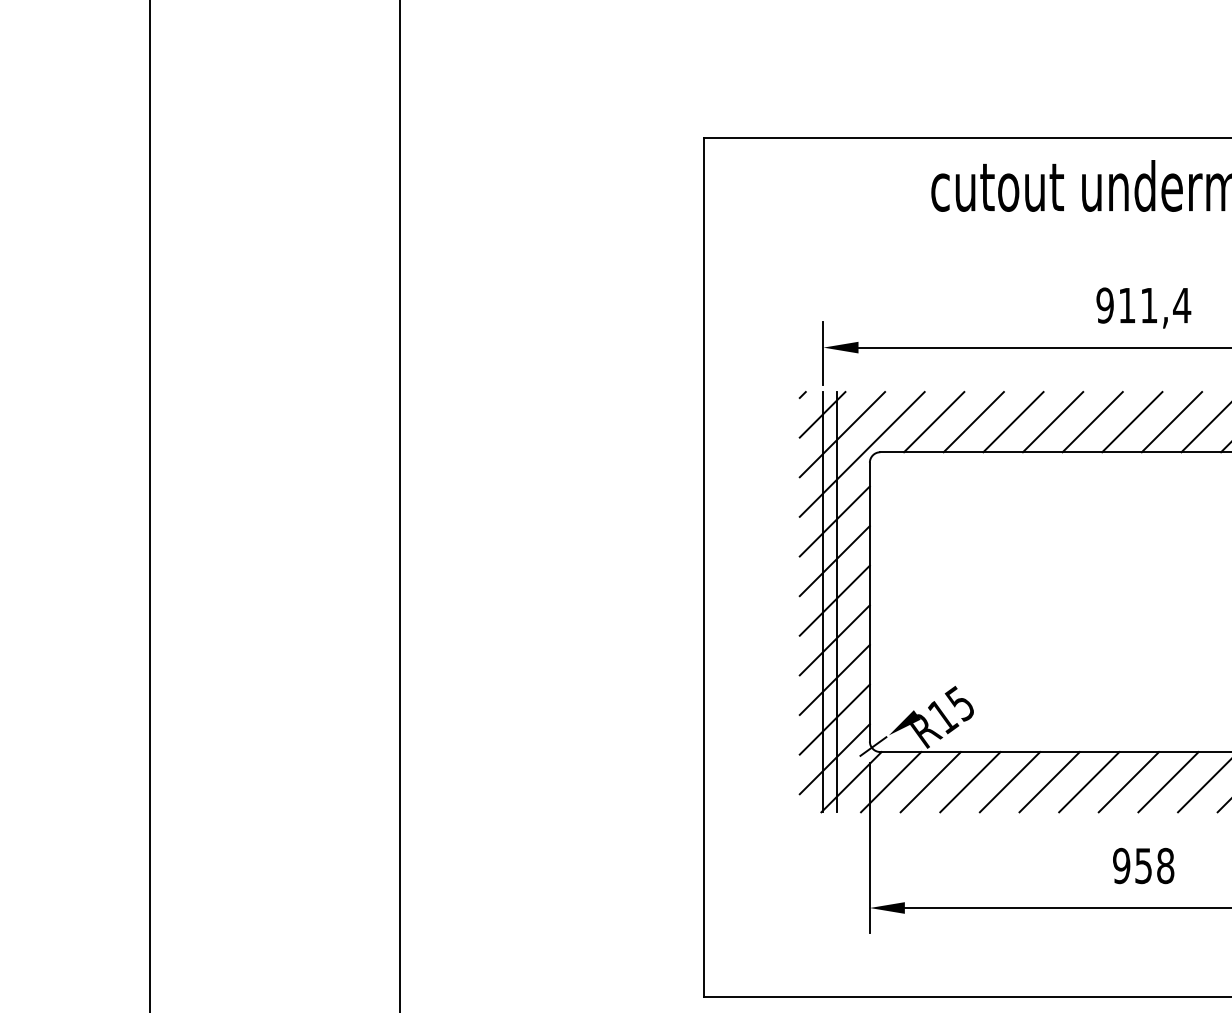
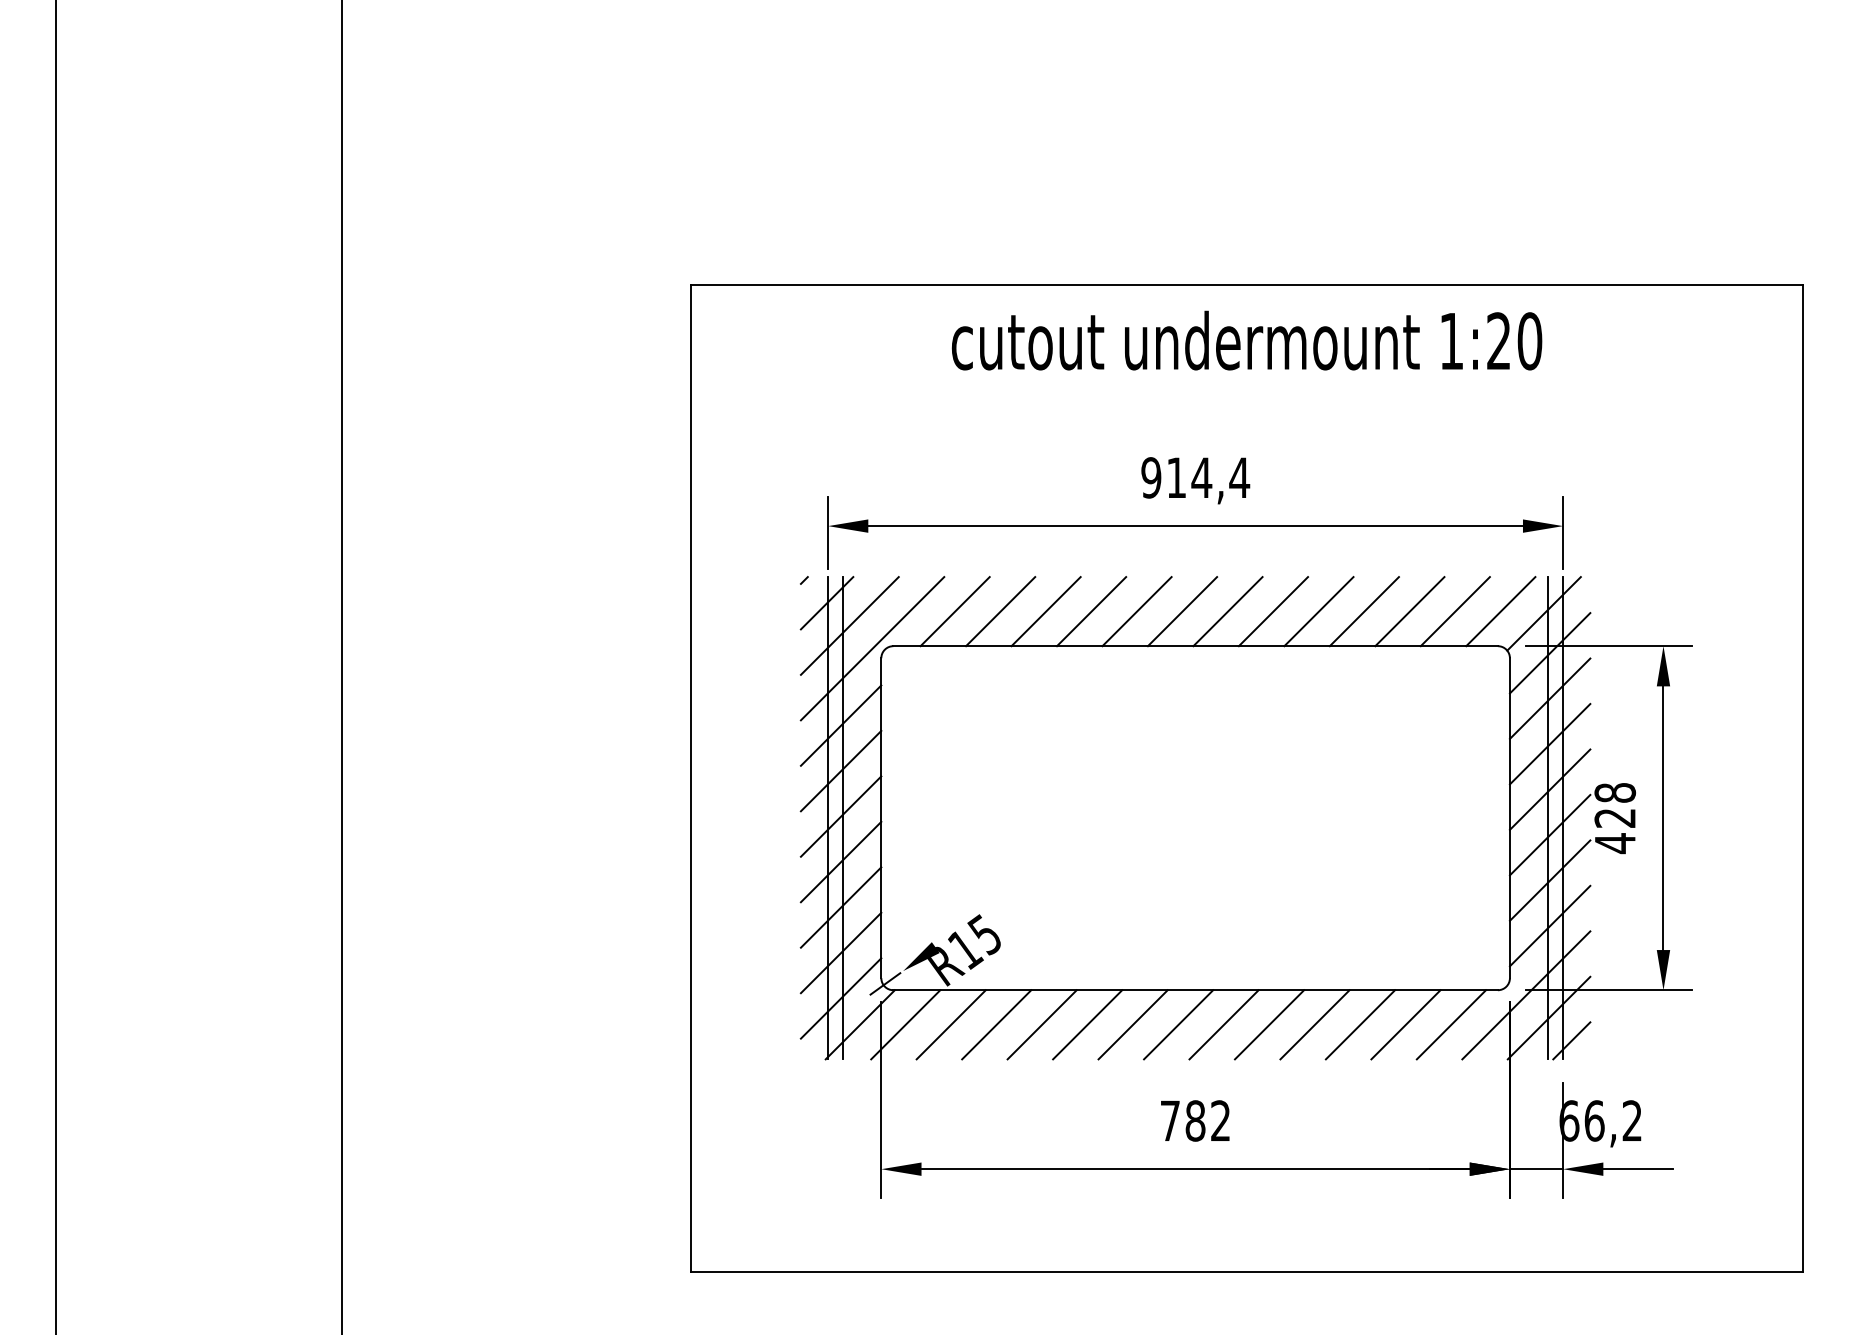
text: (1148, 305) -> (1201, 477), 911,4 -> 914,4
text: (1143, 865) -> (1195, 1120), 958 -> 782

